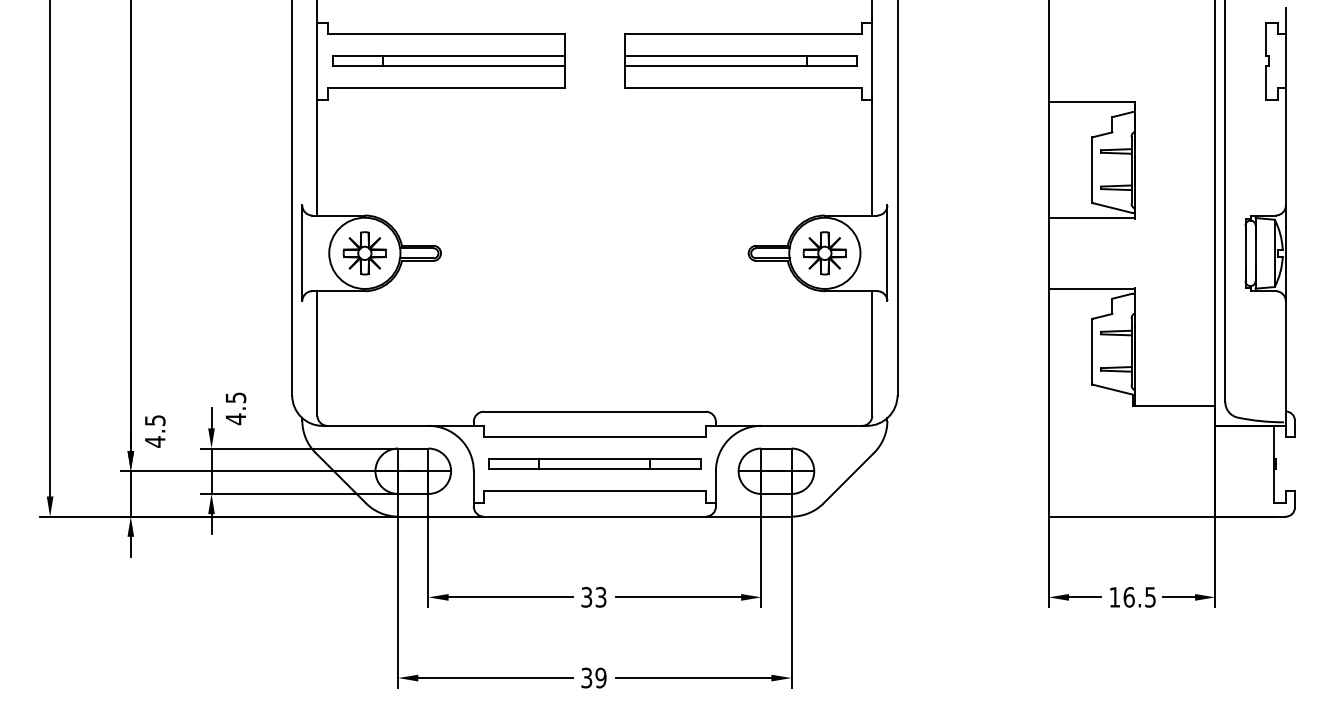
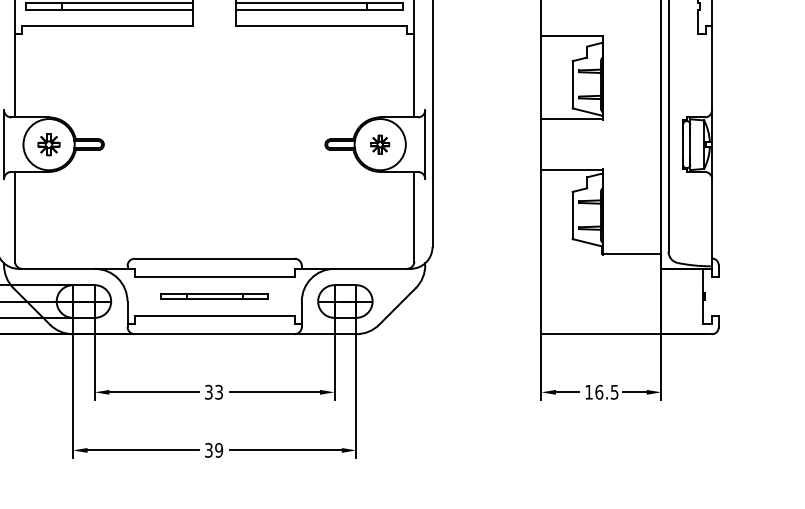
part: (364, 253) -> (48, 144), size x0.7
part: (824, 253) -> (379, 144), size x0.6
part: (594, 463) -> (214, 295), size x0.7

